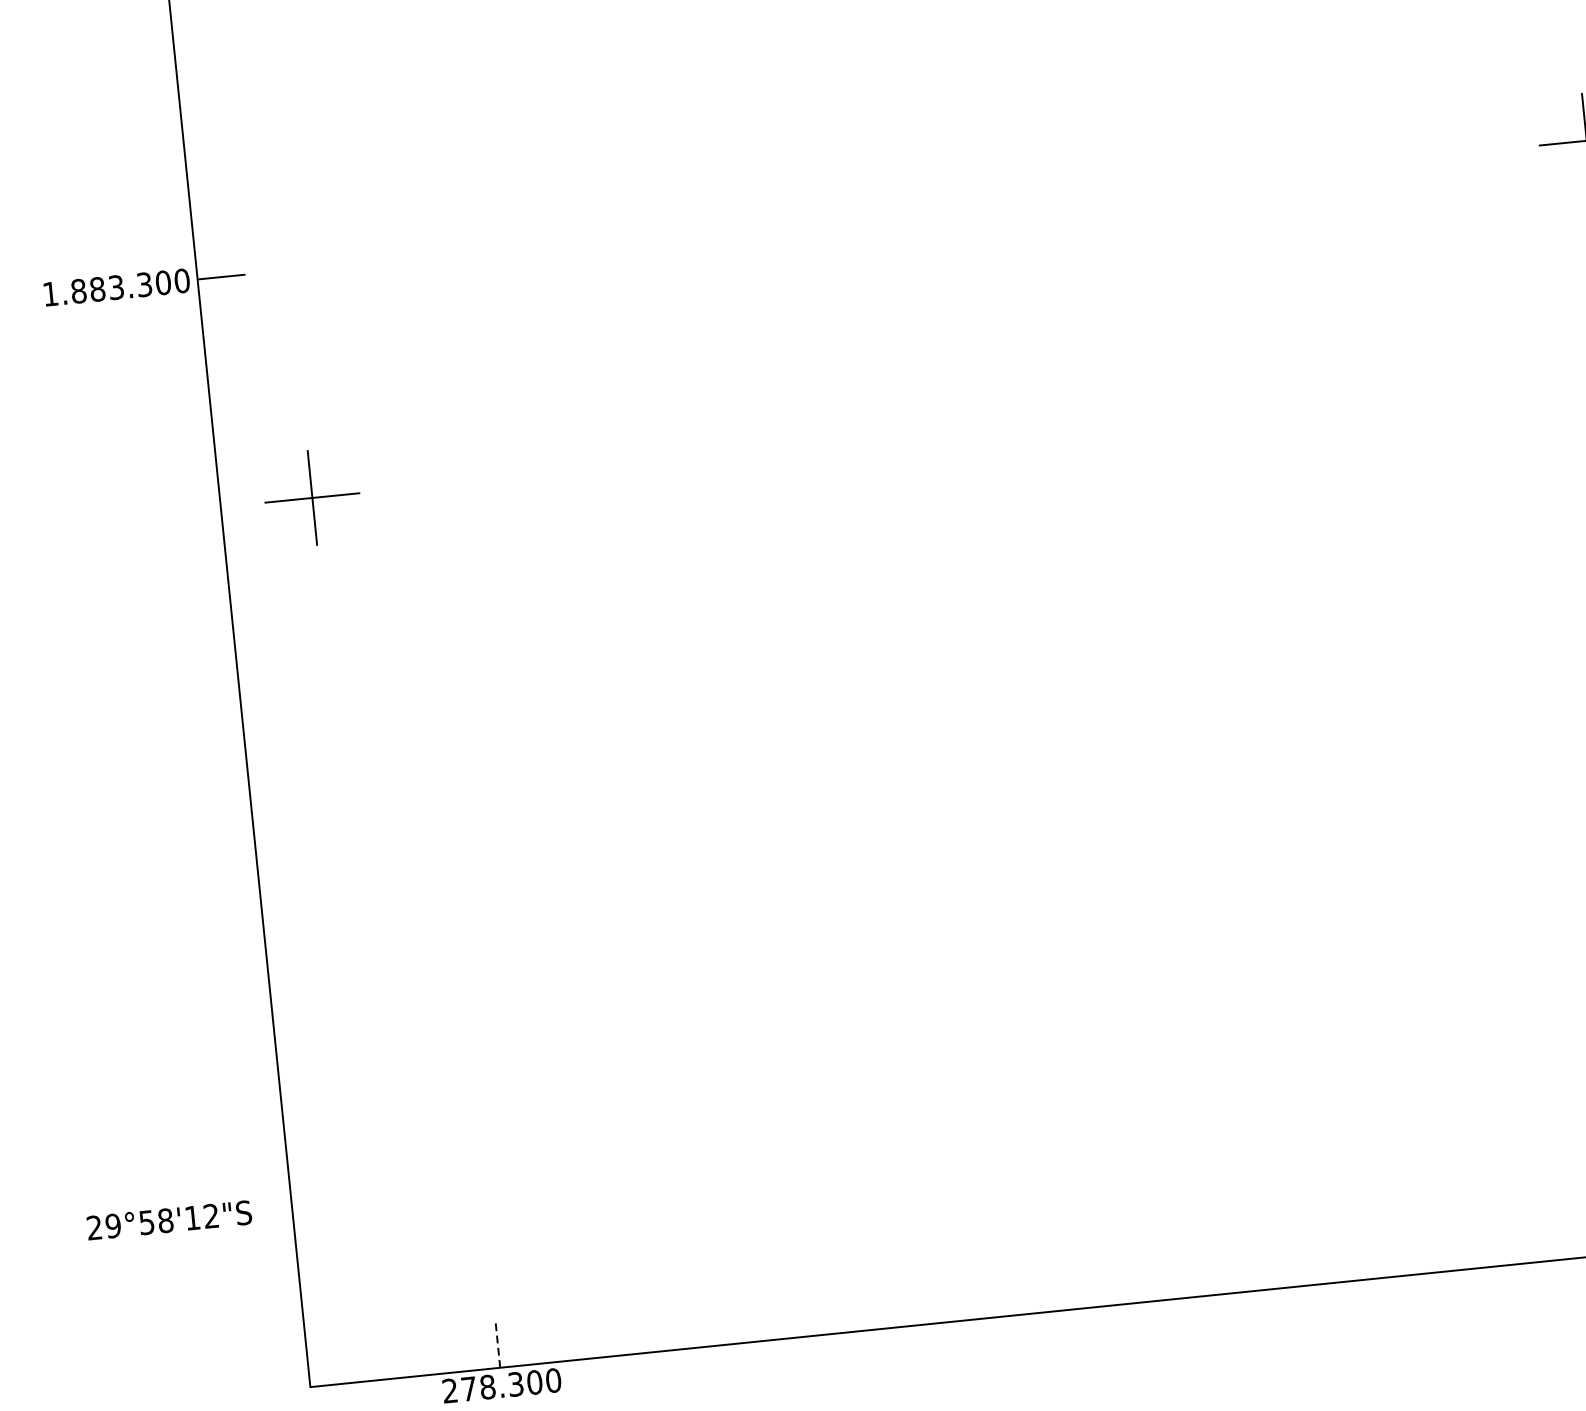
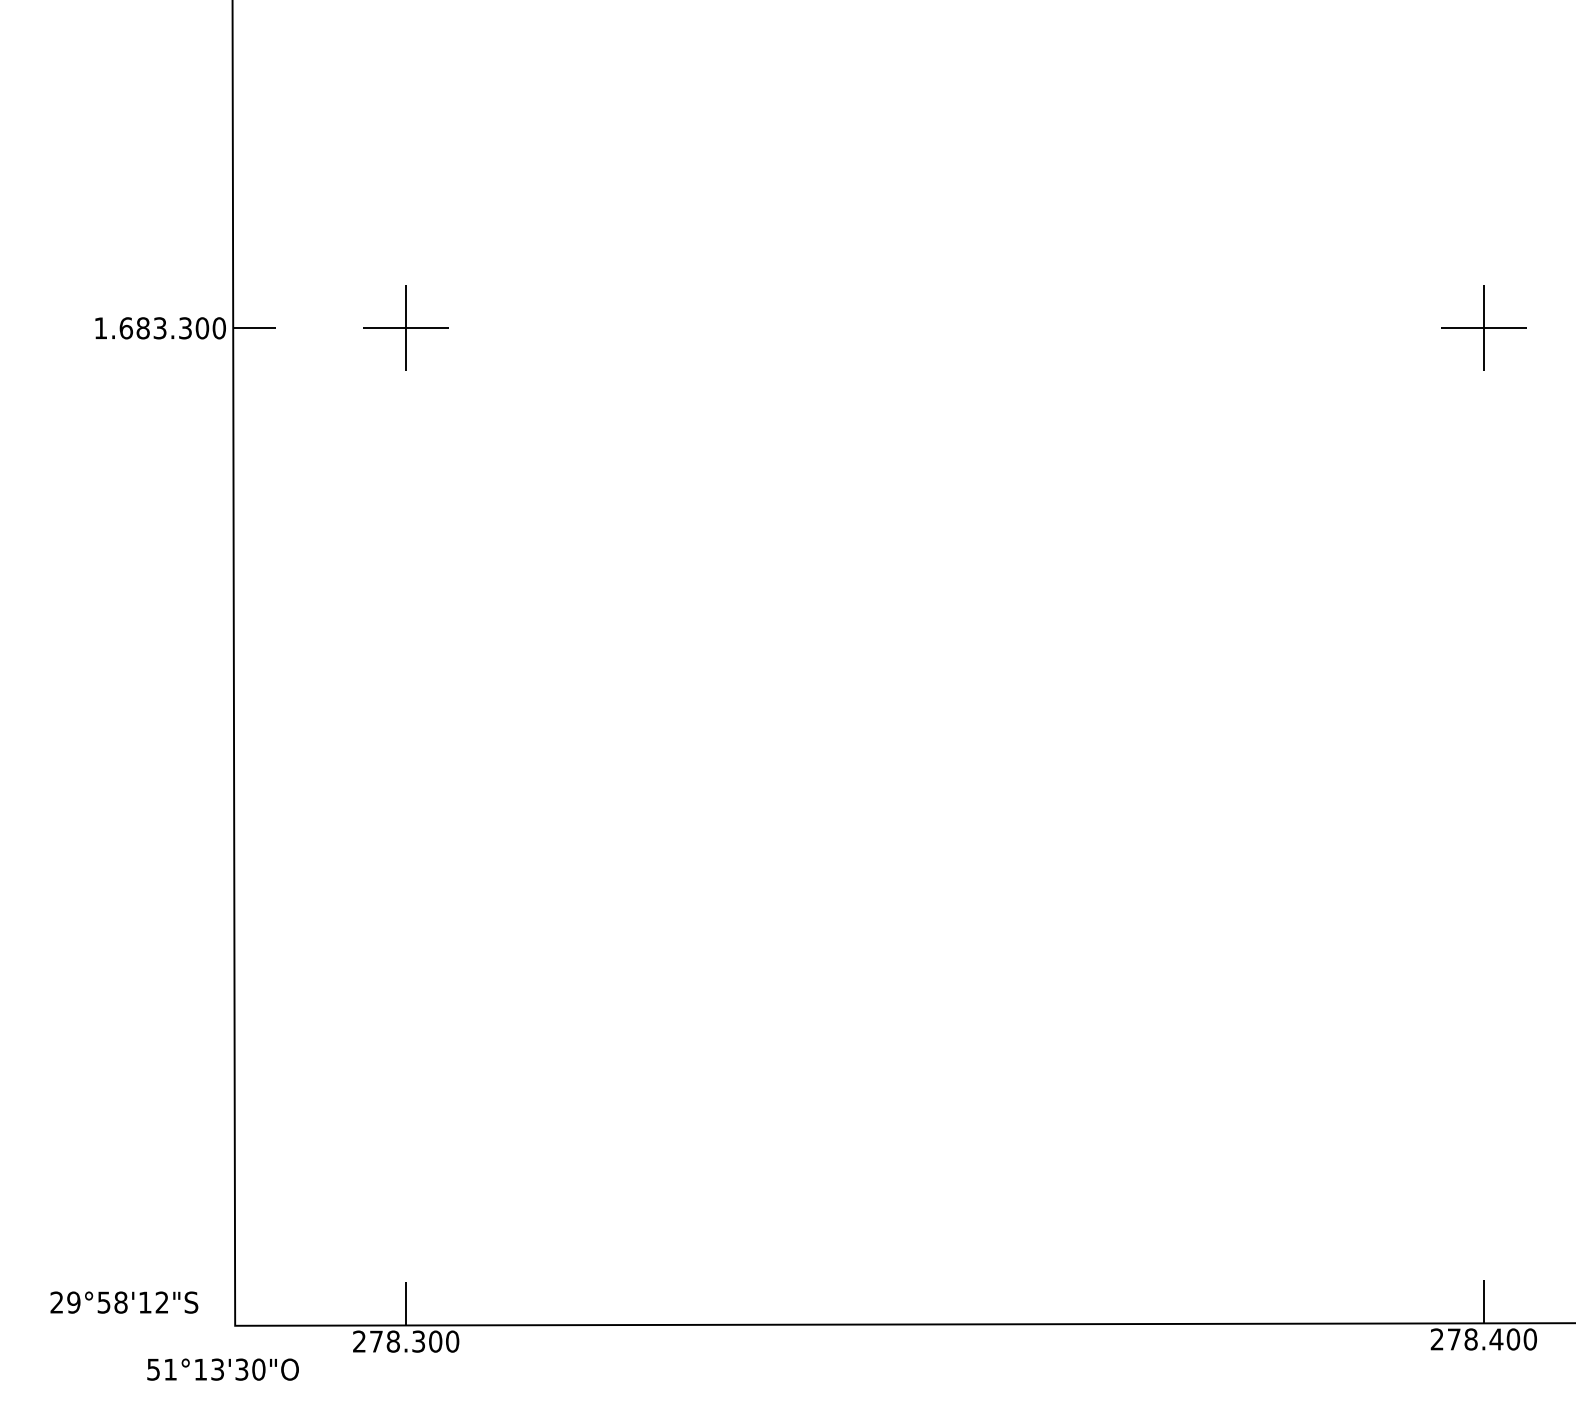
text: (79, 291) -> (126, 328), 1.883.300 -> 1.683.300
part: (311, 497) -> (405, 327), moved
text: (169, 1220) -> (124, 1302), moved
line: (498, 1343) -> (406, 1303), dashed -> solid

